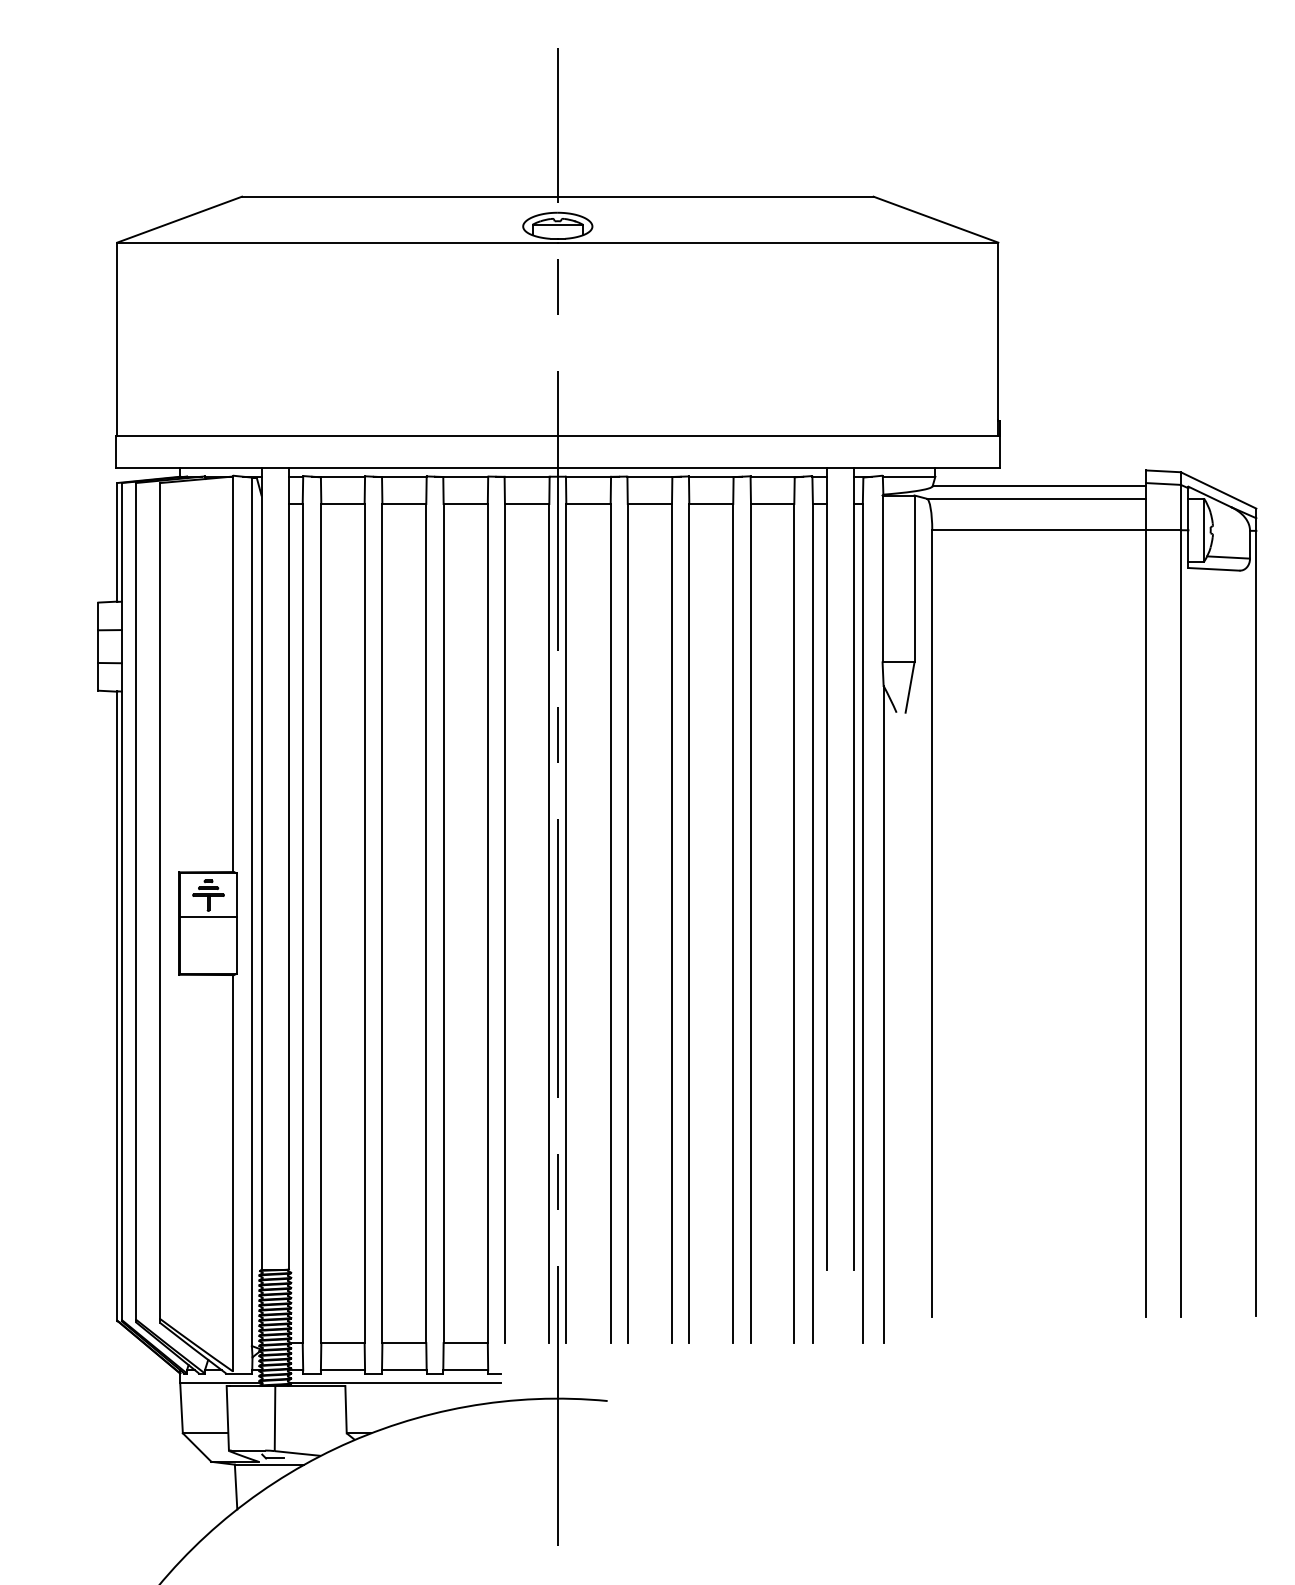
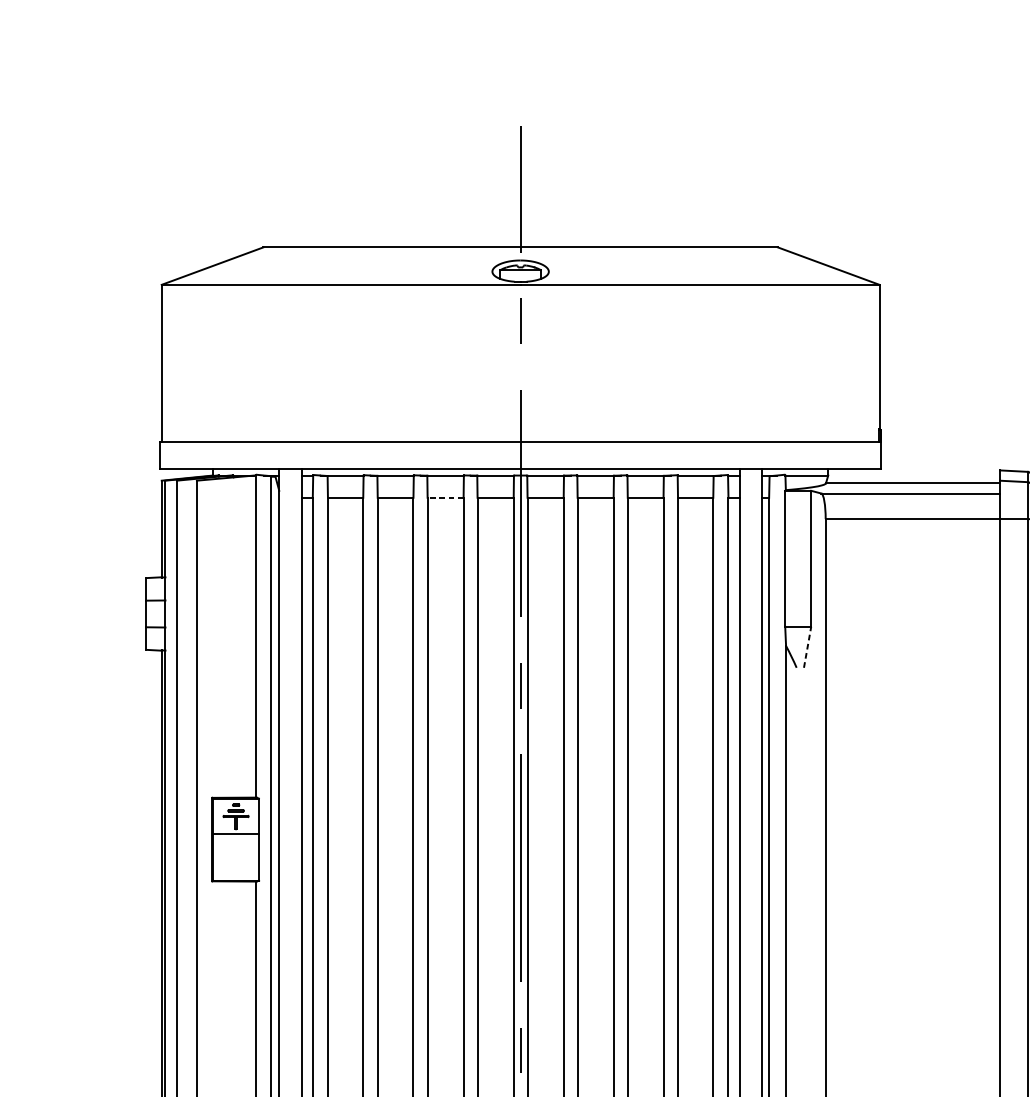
line: (465, 504) -> (445, 498), solid -> dashed
line: (910, 687) -> (807, 647), solid -> dashed

